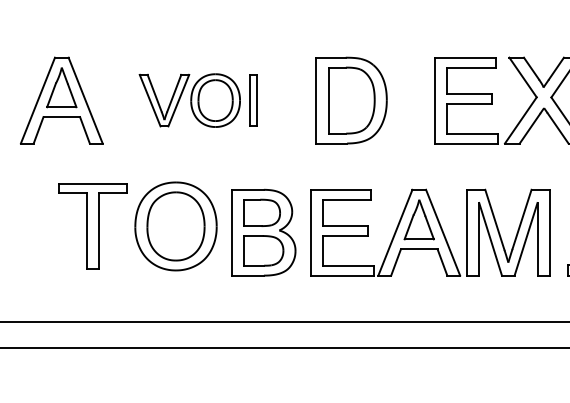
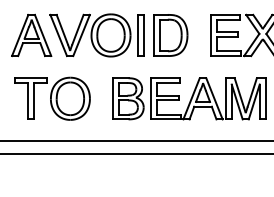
part: (197, 100) -> (96, 35), size x1.67
part: (138, 225) -> (52, 98), moved

